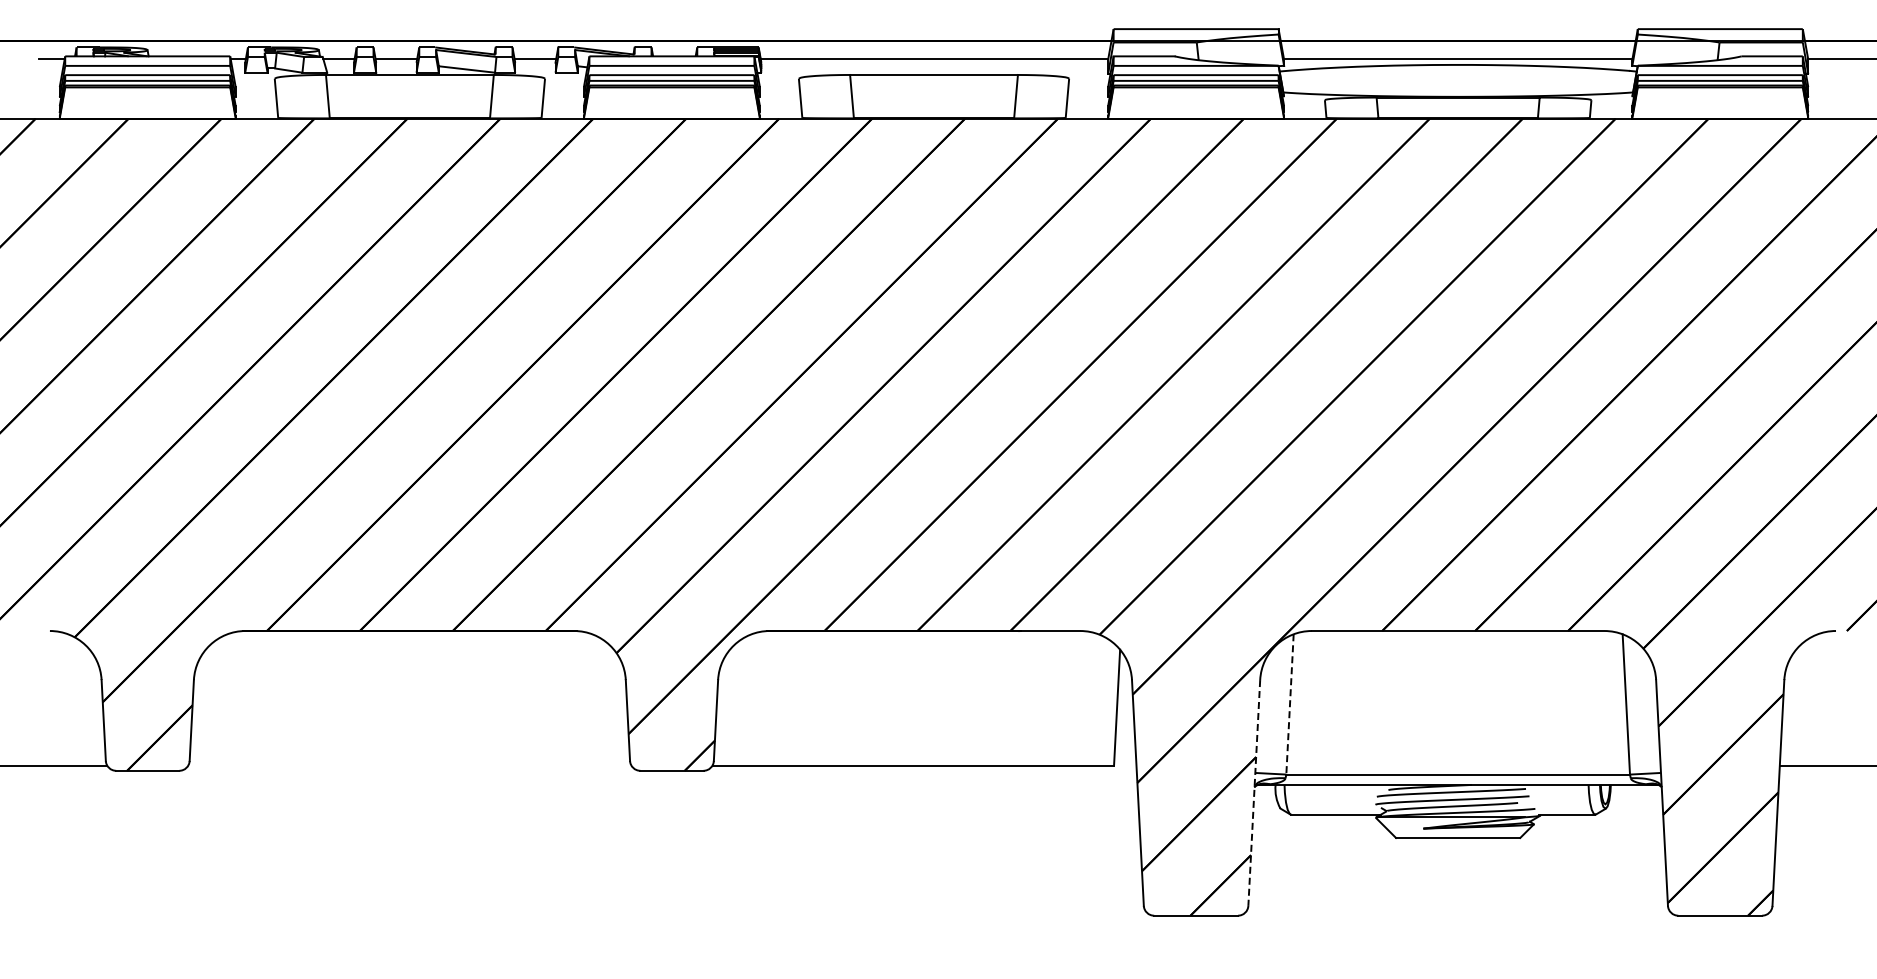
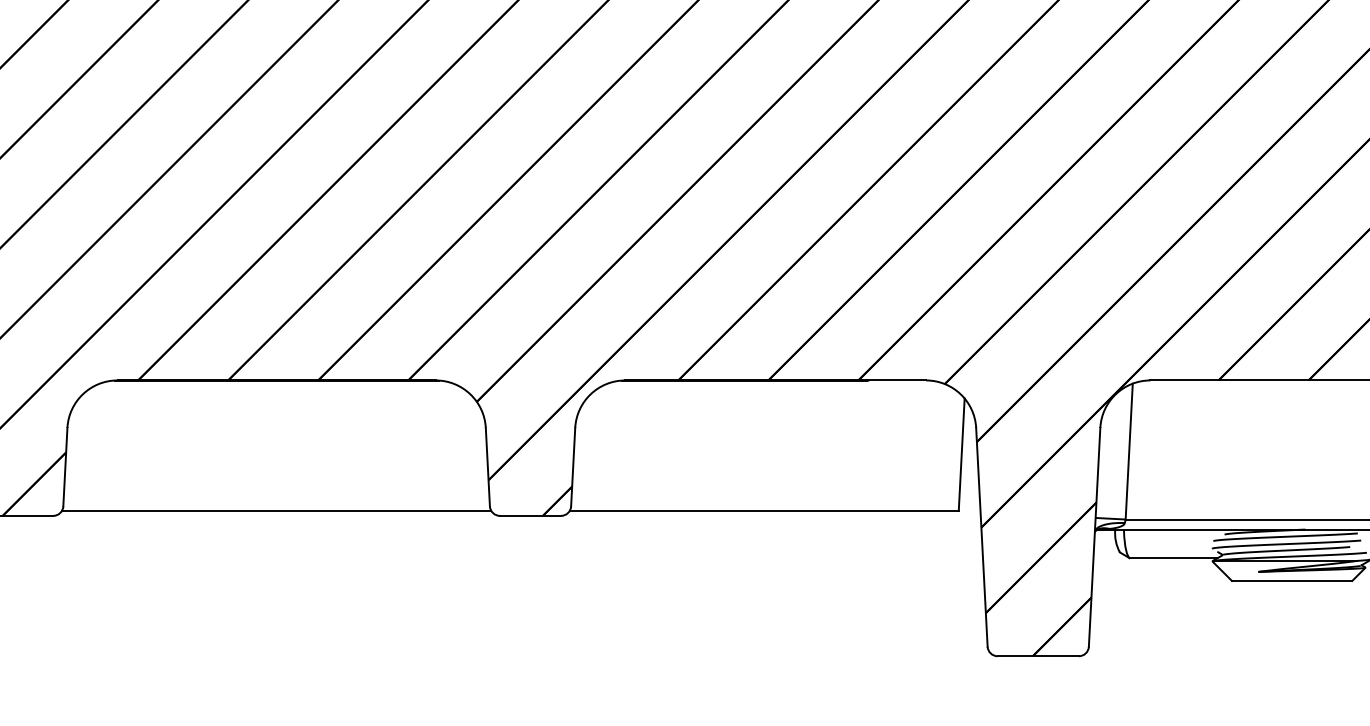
line: (1289, 704) -> (1128, 451), dashed -> solid
line: (409, 765) -> (276, 510), added
line: (1254, 793) -> (1094, 537), dashed -> solid

